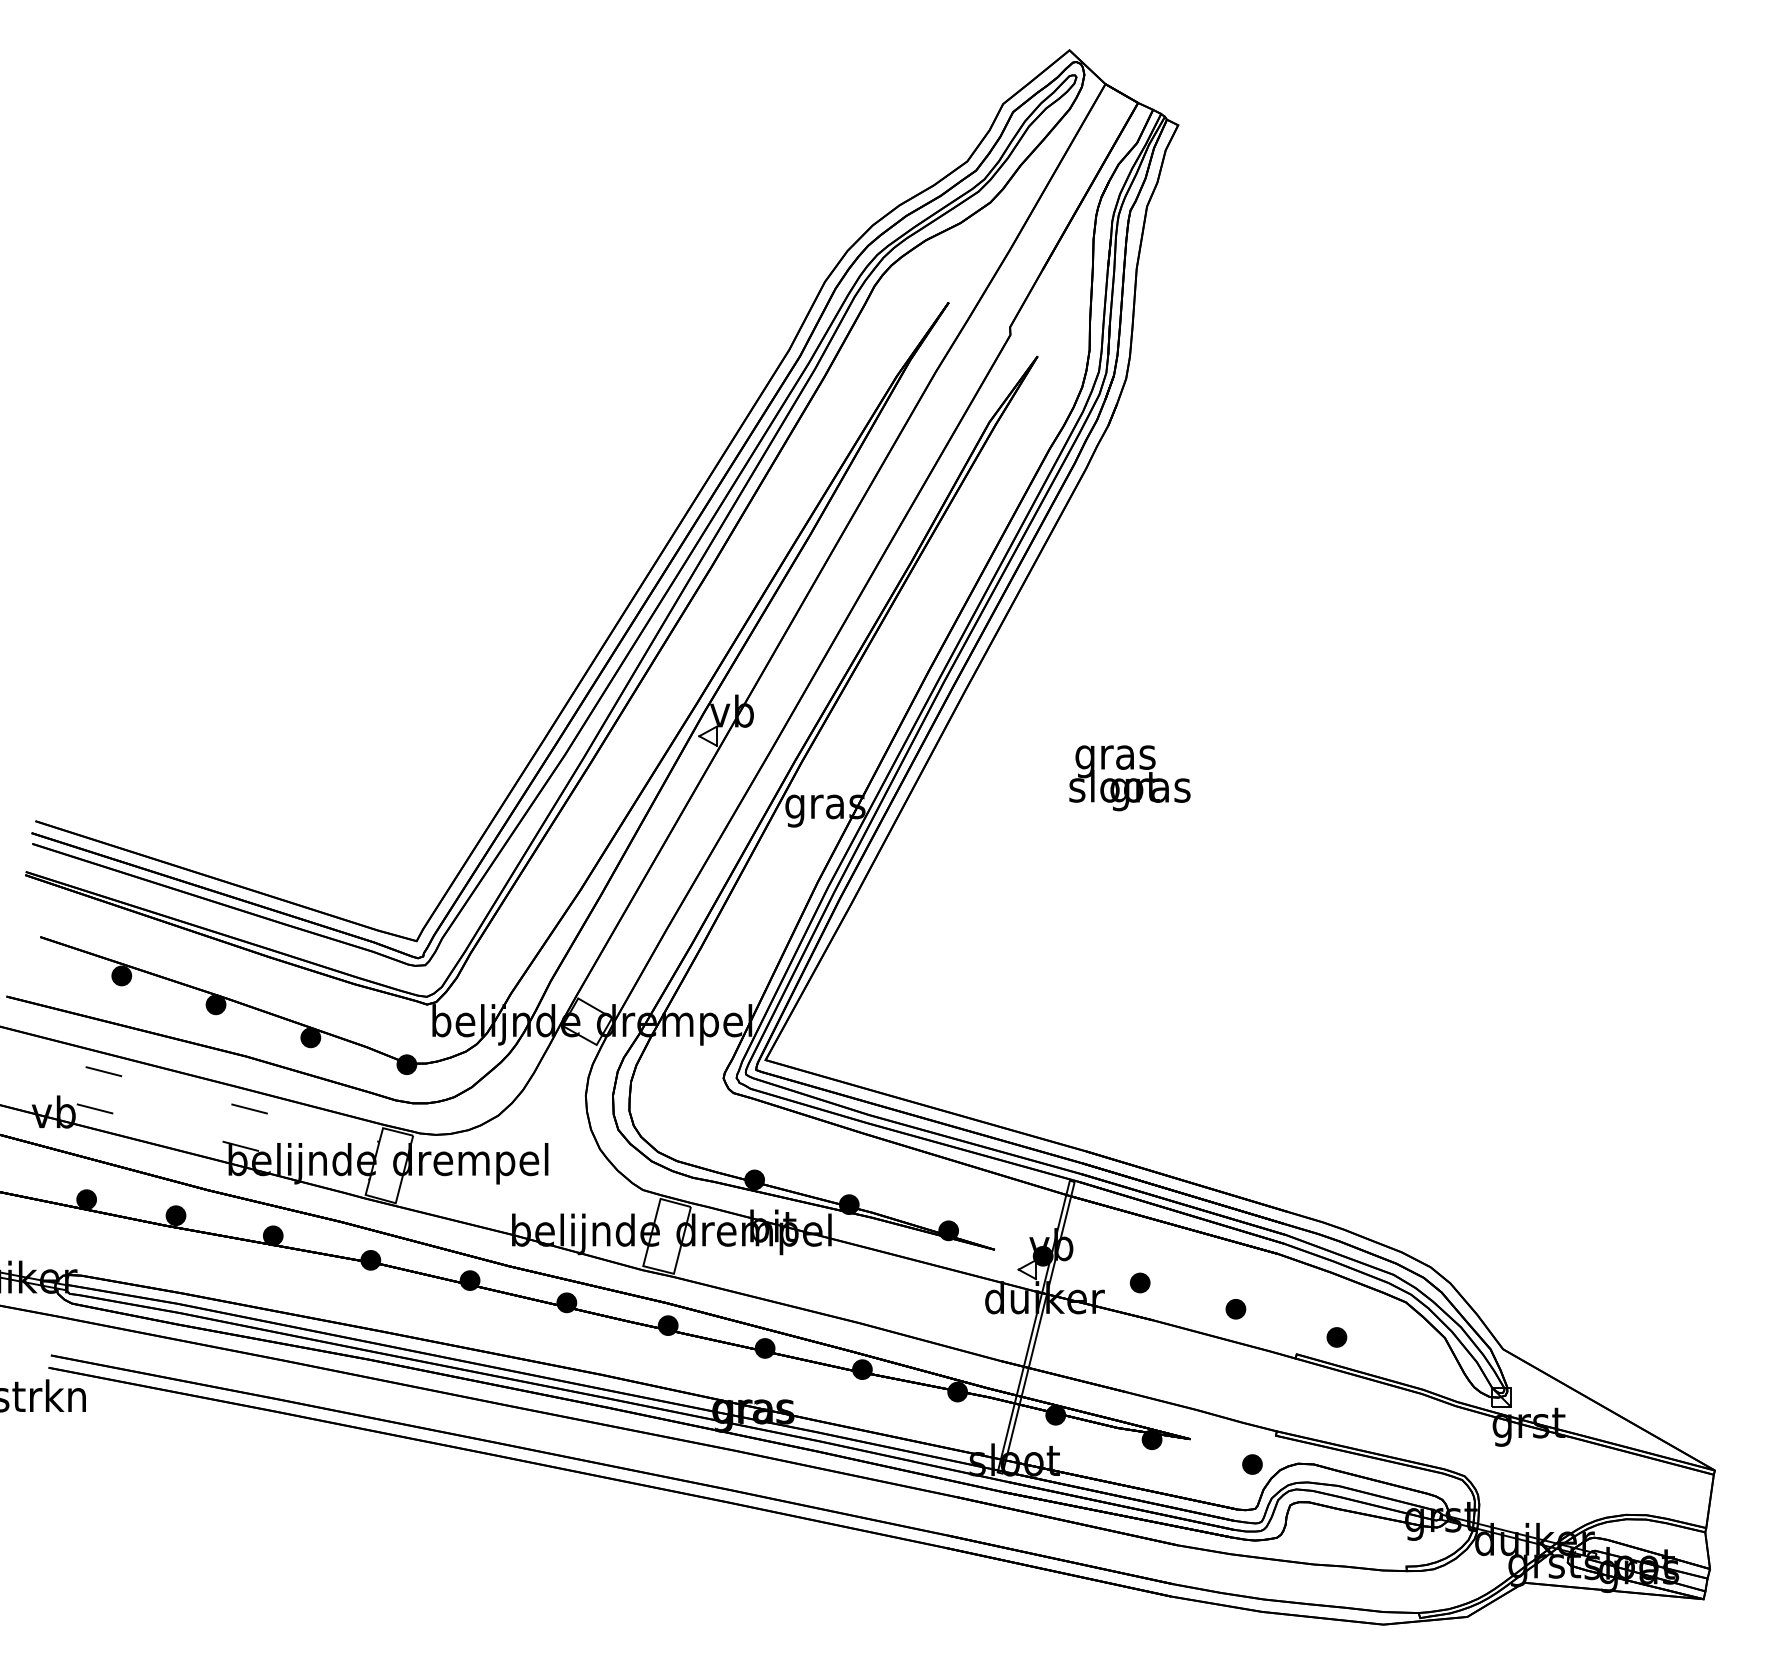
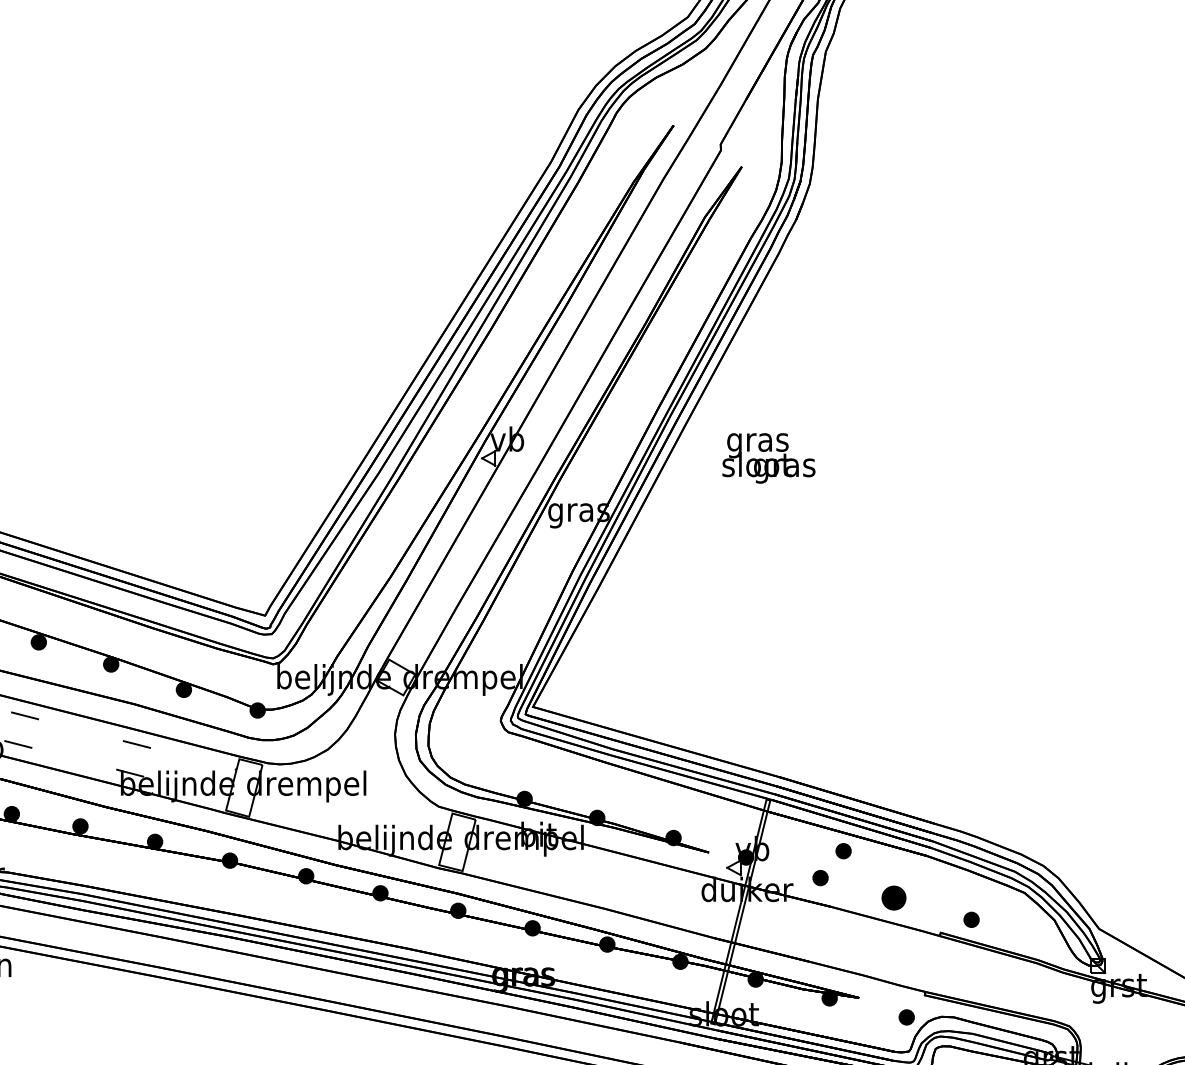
text: (1129, 778) -> (768, 458), moved
part: (1169, 1247) -> (843, 850), added
part: (1235, 1309) -> (893, 898), size x1.6

